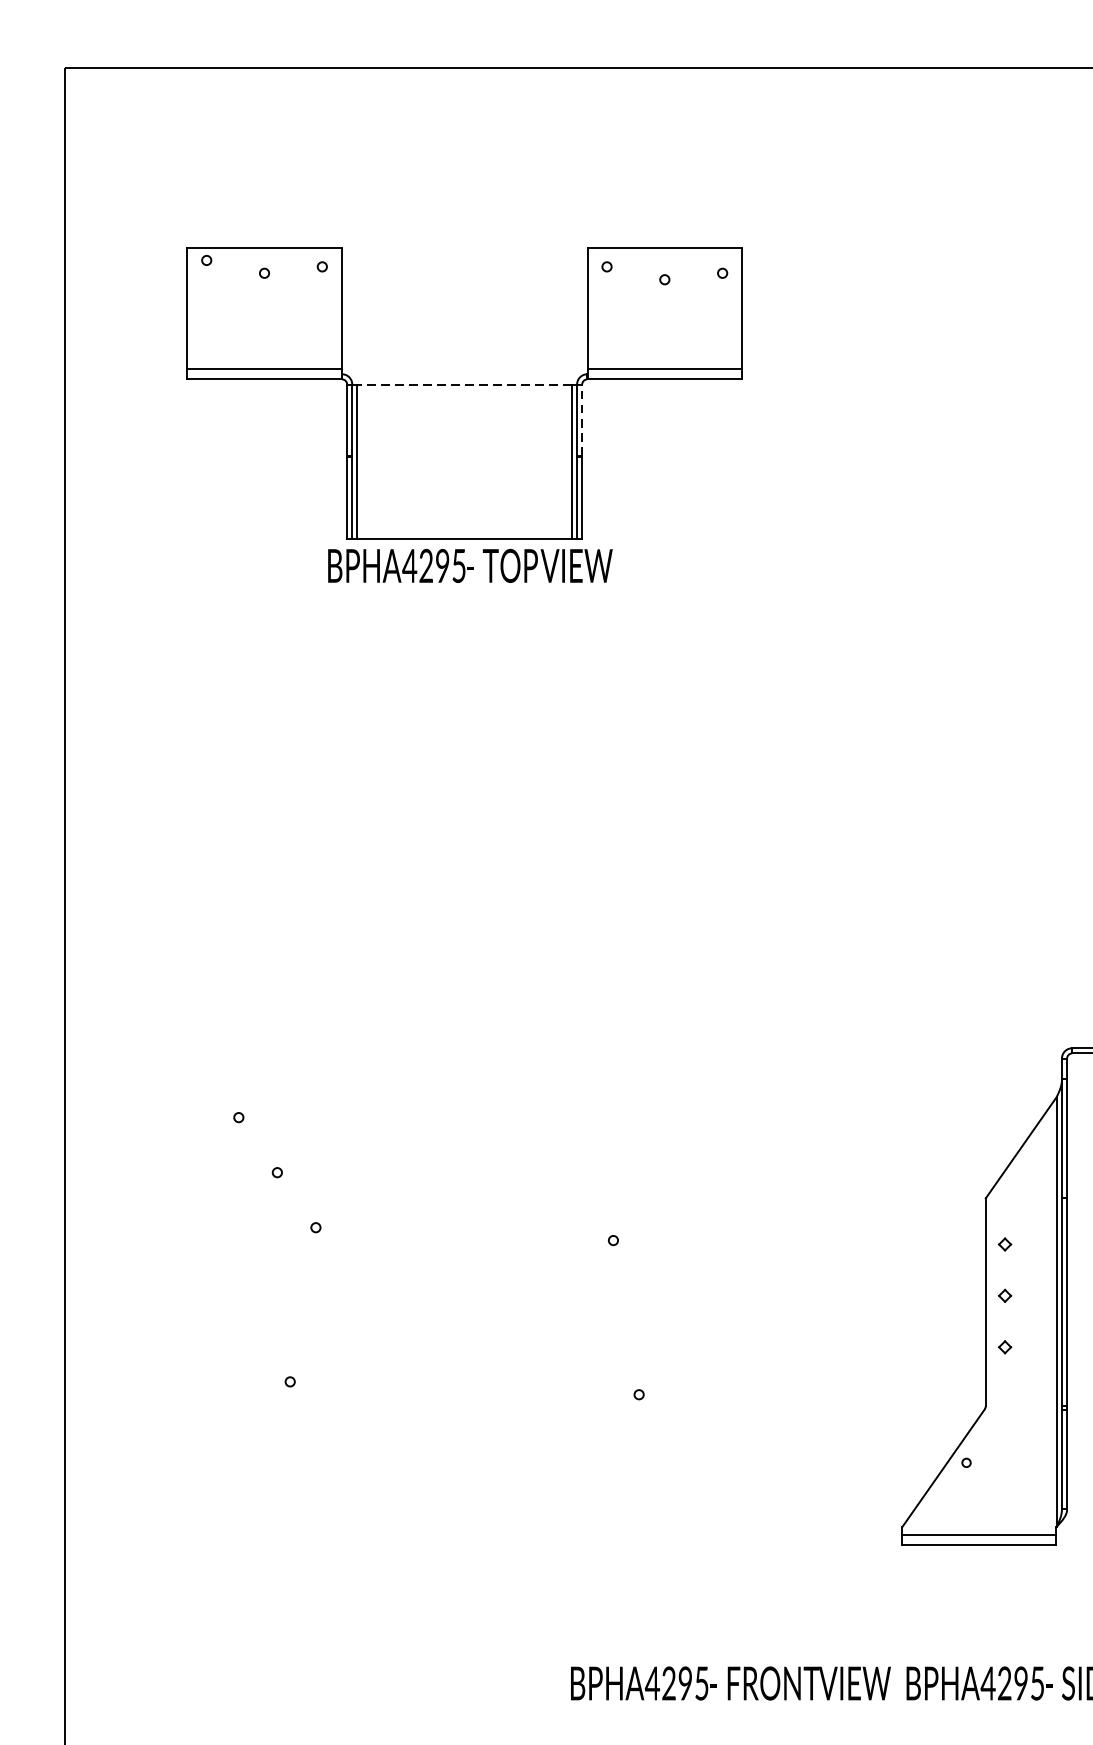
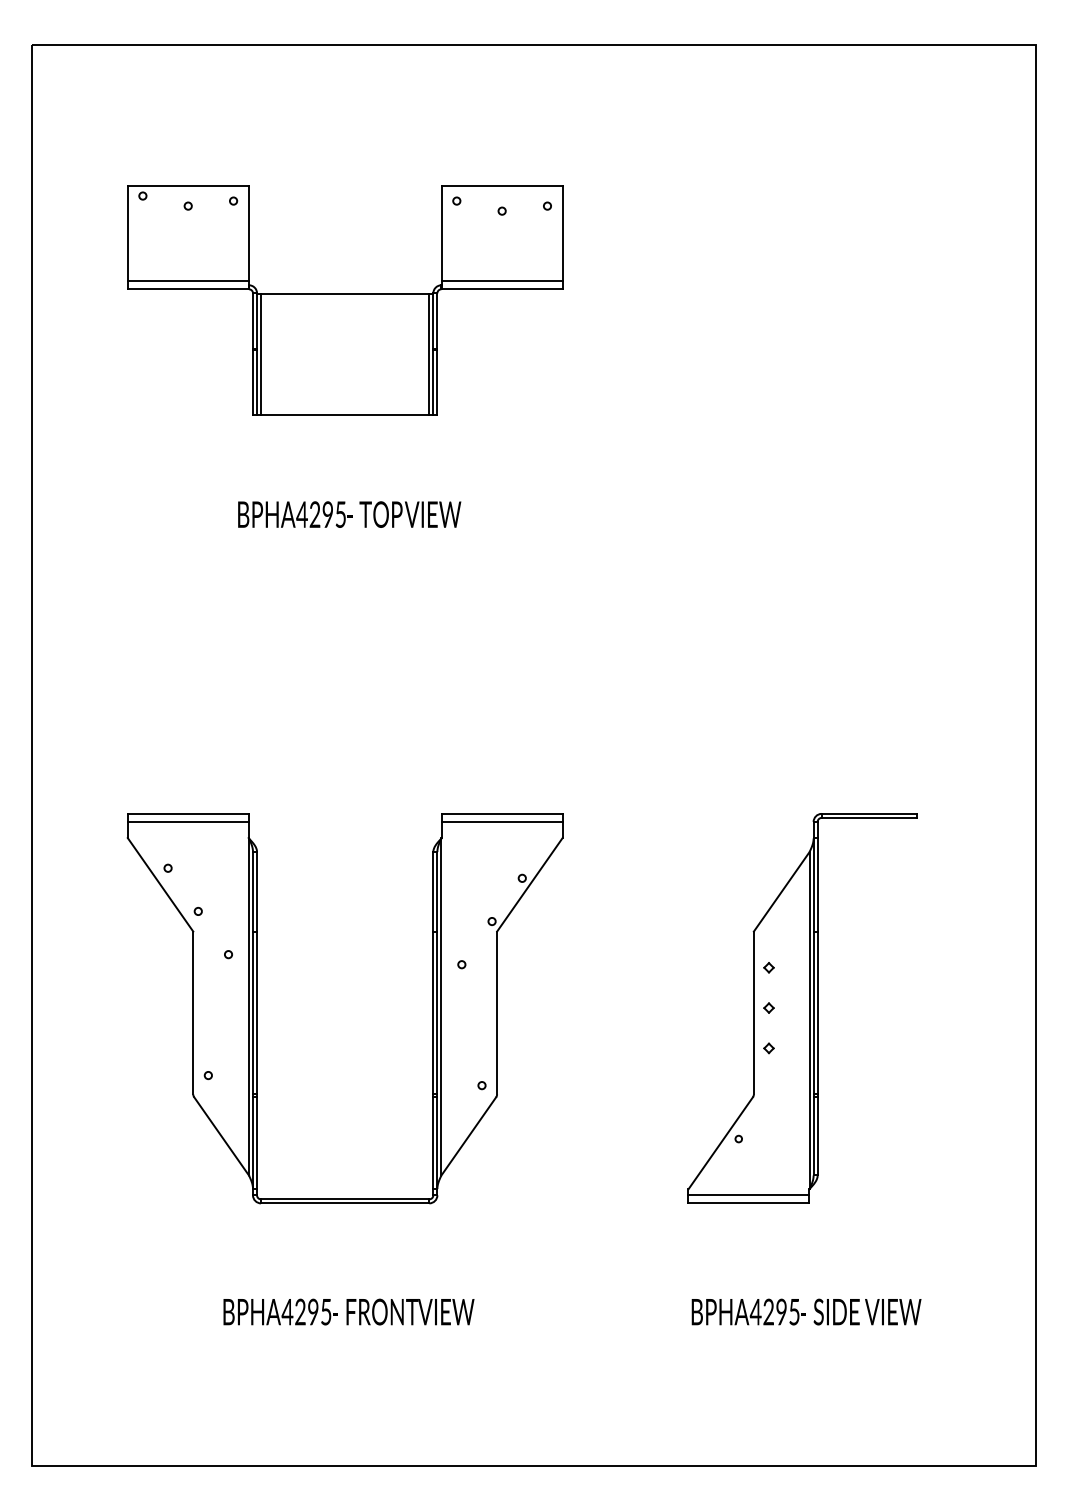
line: (463, 384) -> (344, 293), dashed -> solid
line: (582, 420) -> (437, 321), dashed -> solid
text: (470, 565) -> (349, 514), moved
part: (352, 1296) -> (257, 1008), added
text: (730, 1682) -> (348, 1311), moved

